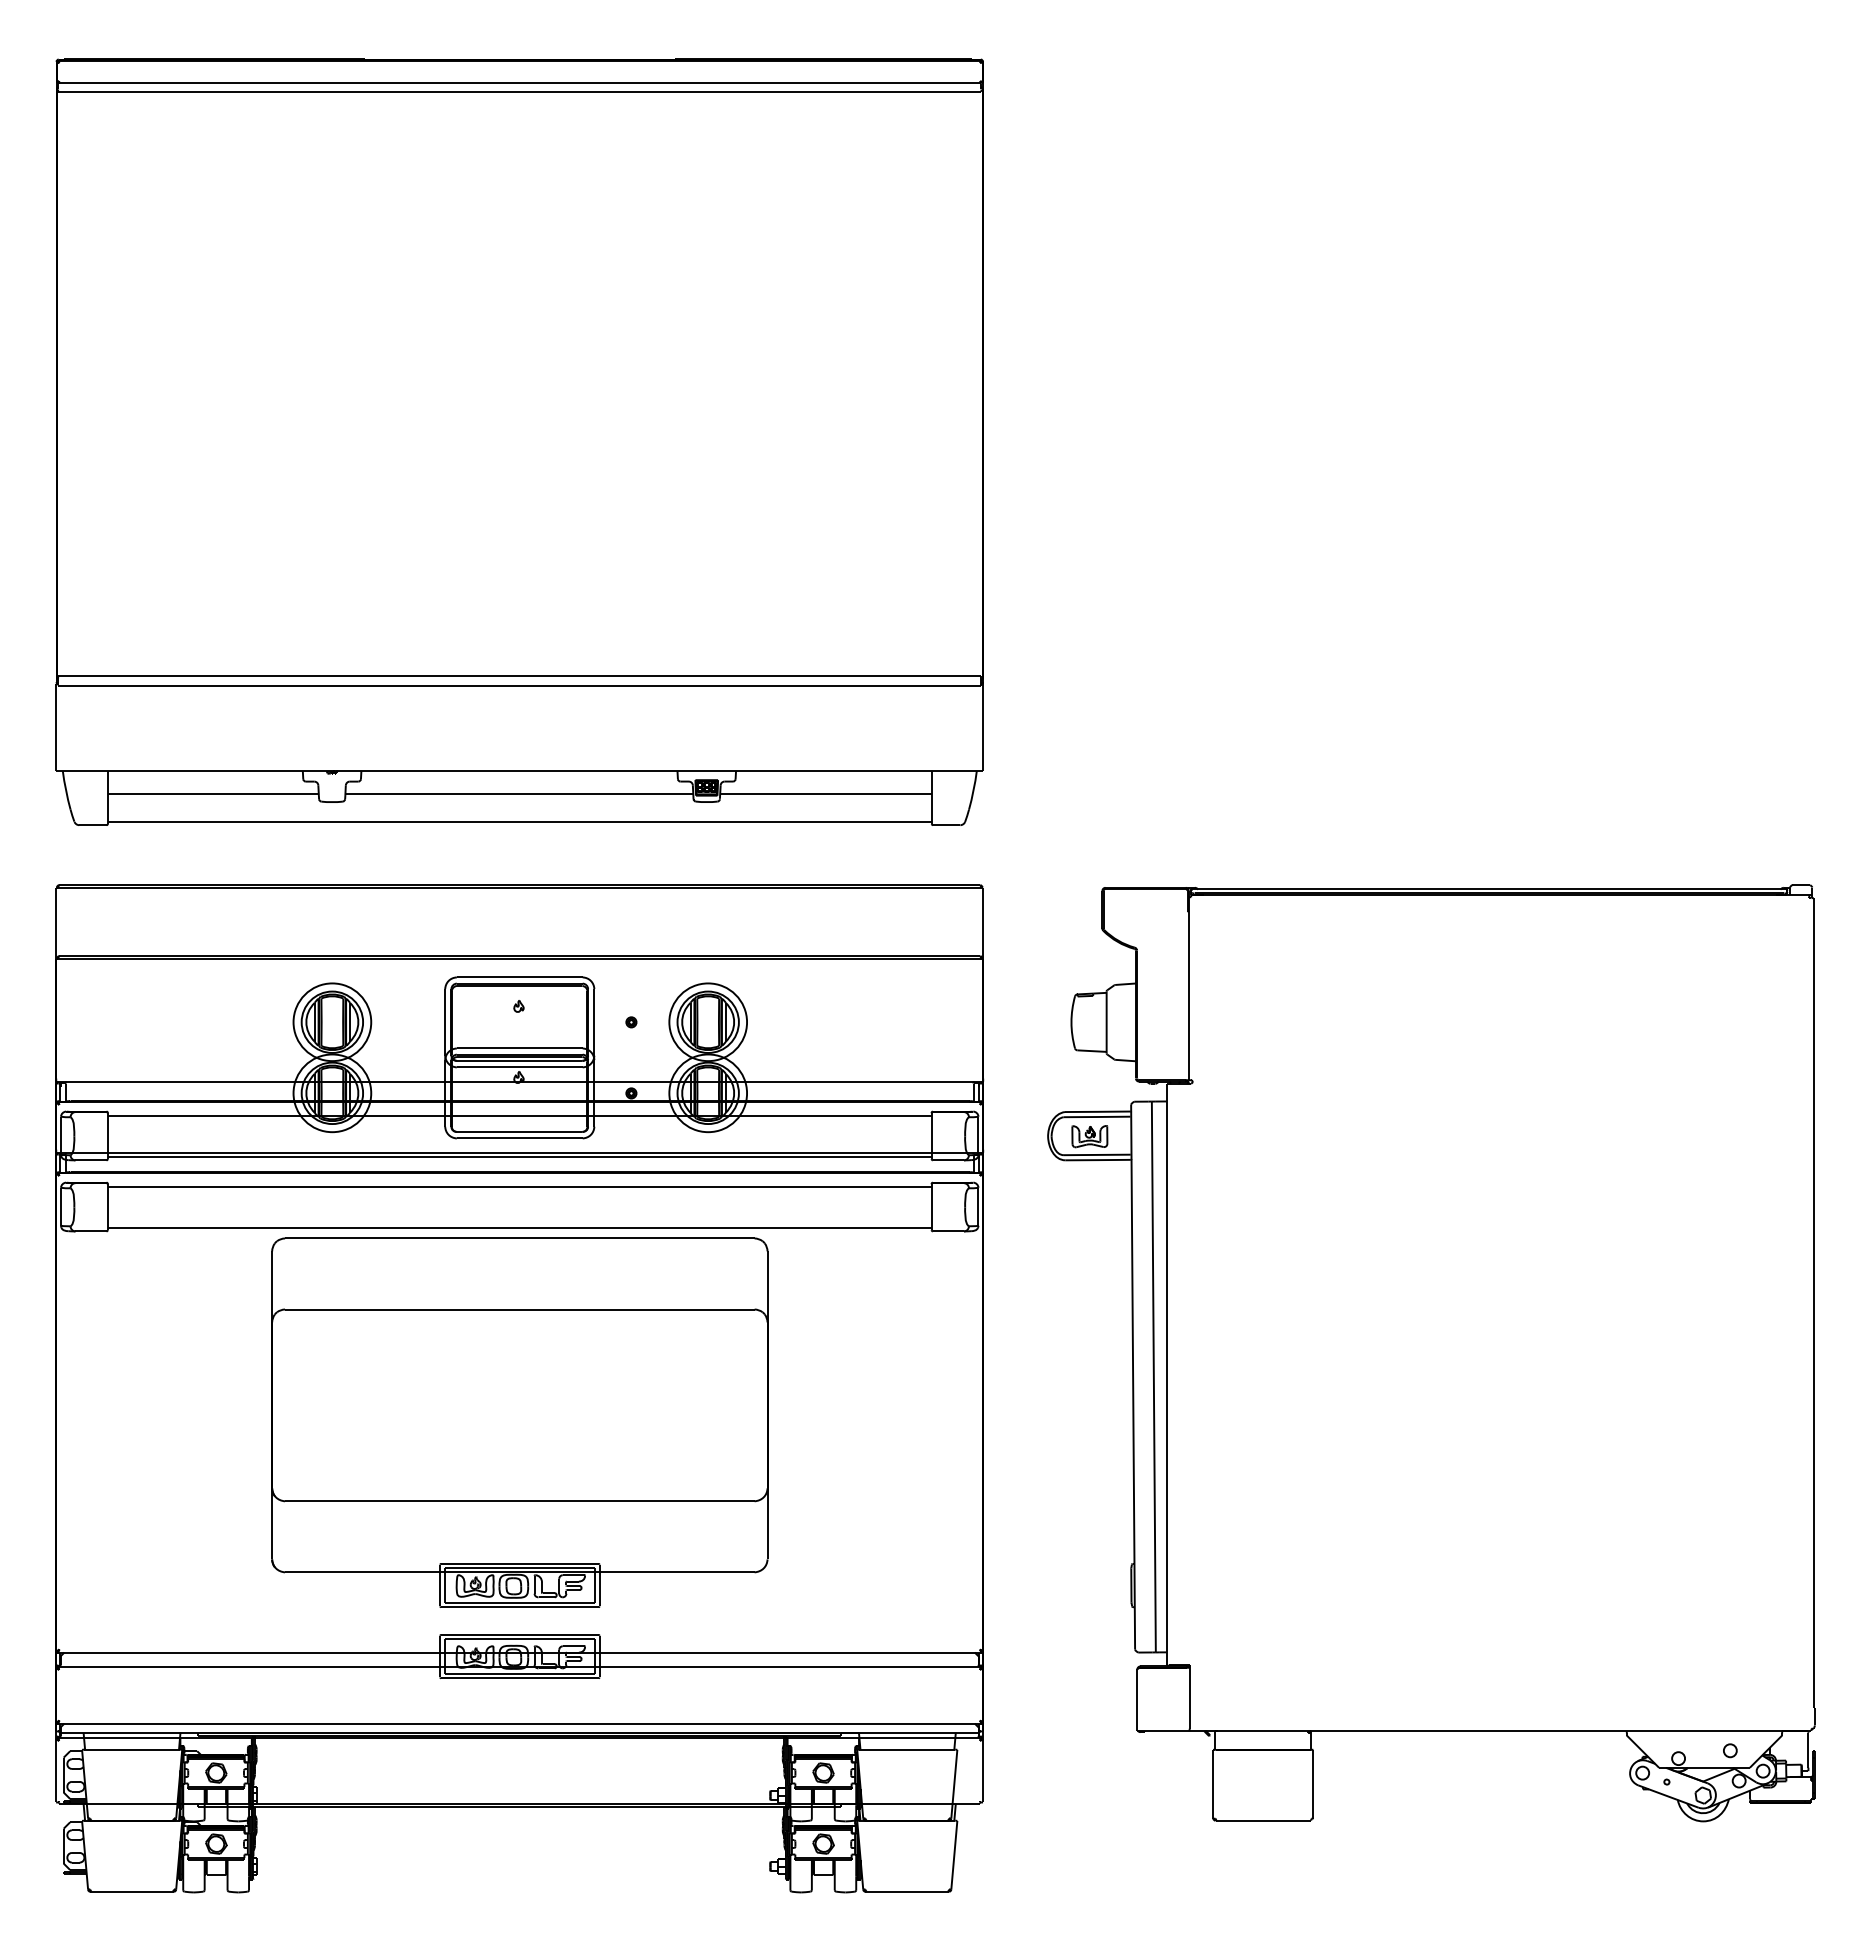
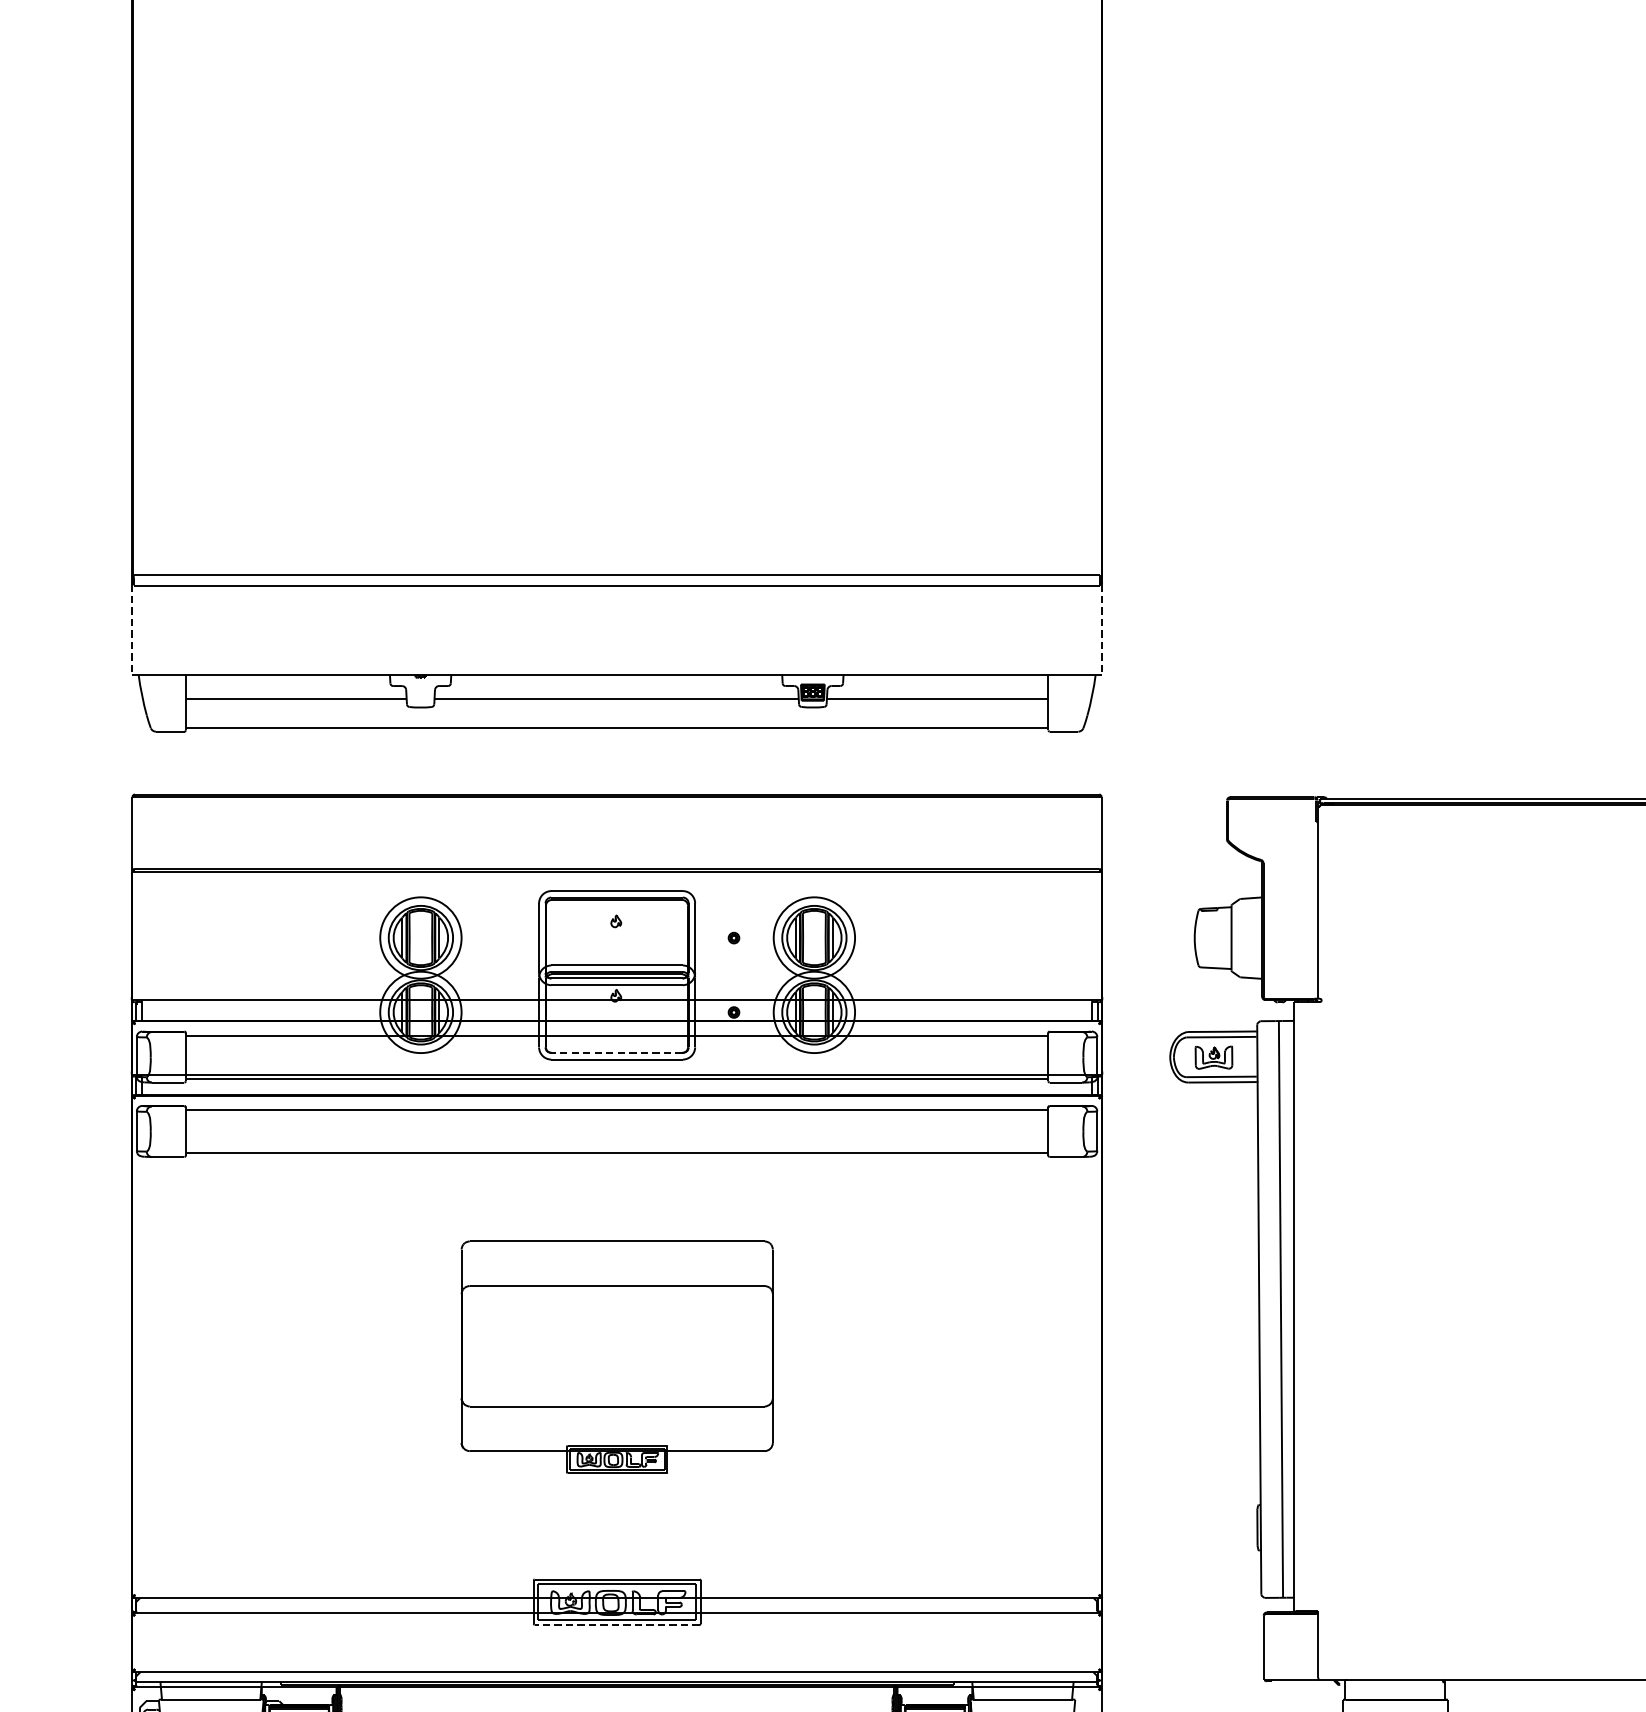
line: (56, 728) -> (132, 630), solid -> dashed
line: (983, 728) -> (1102, 630), solid -> dashed
line: (519, 1131) -> (616, 1052), solid -> dashed
part: (519, 1422) -> (616, 1357), size x0.6
line: (519, 1678) -> (616, 1625), solid -> dashed

